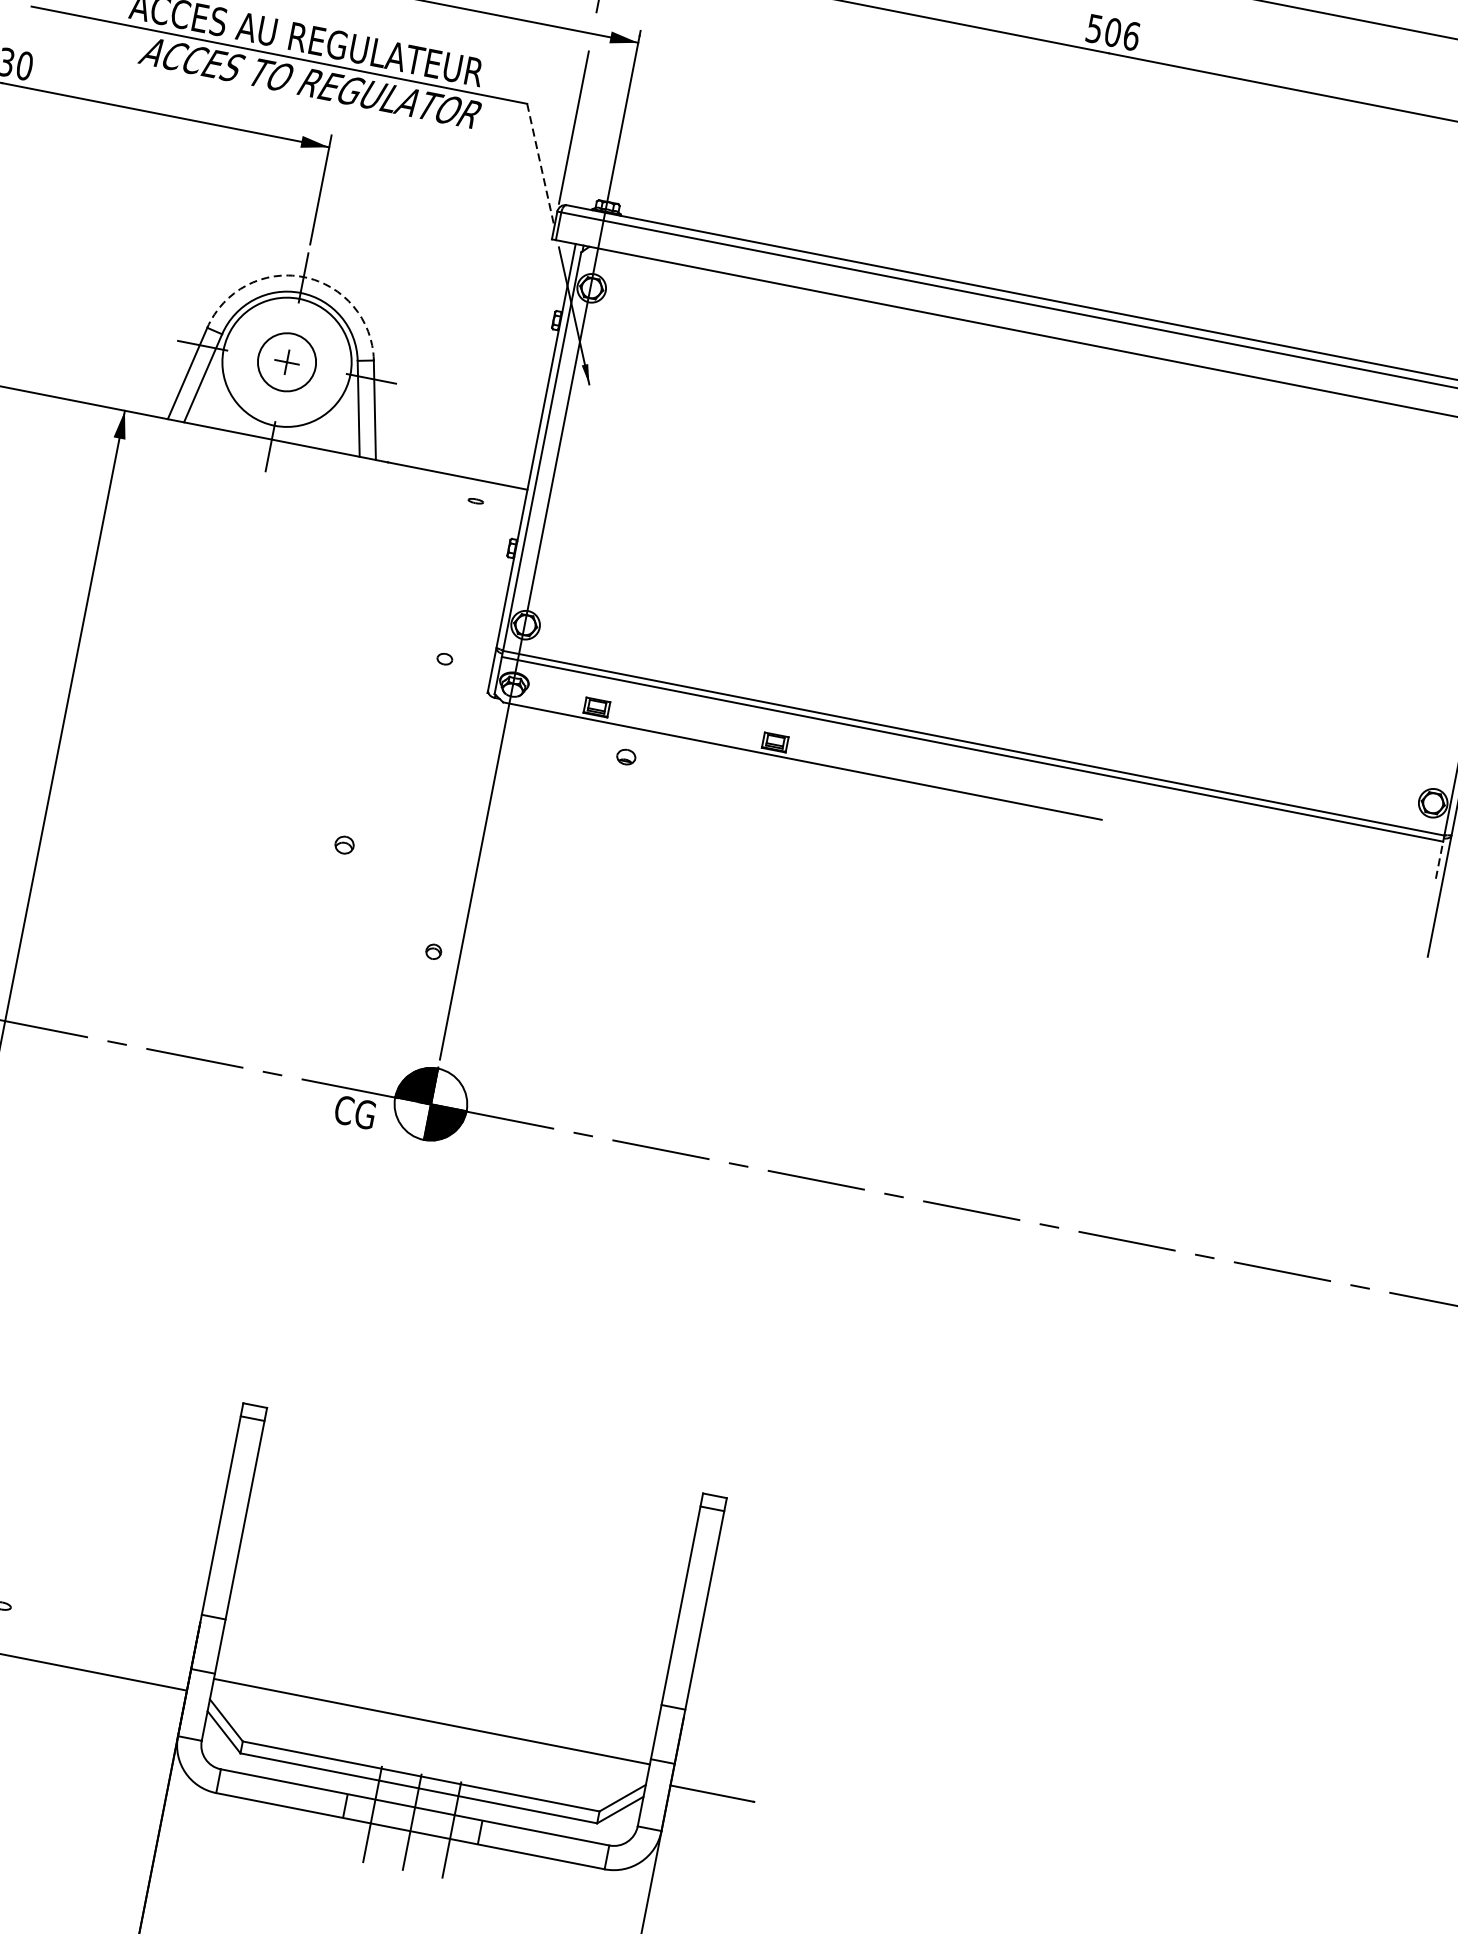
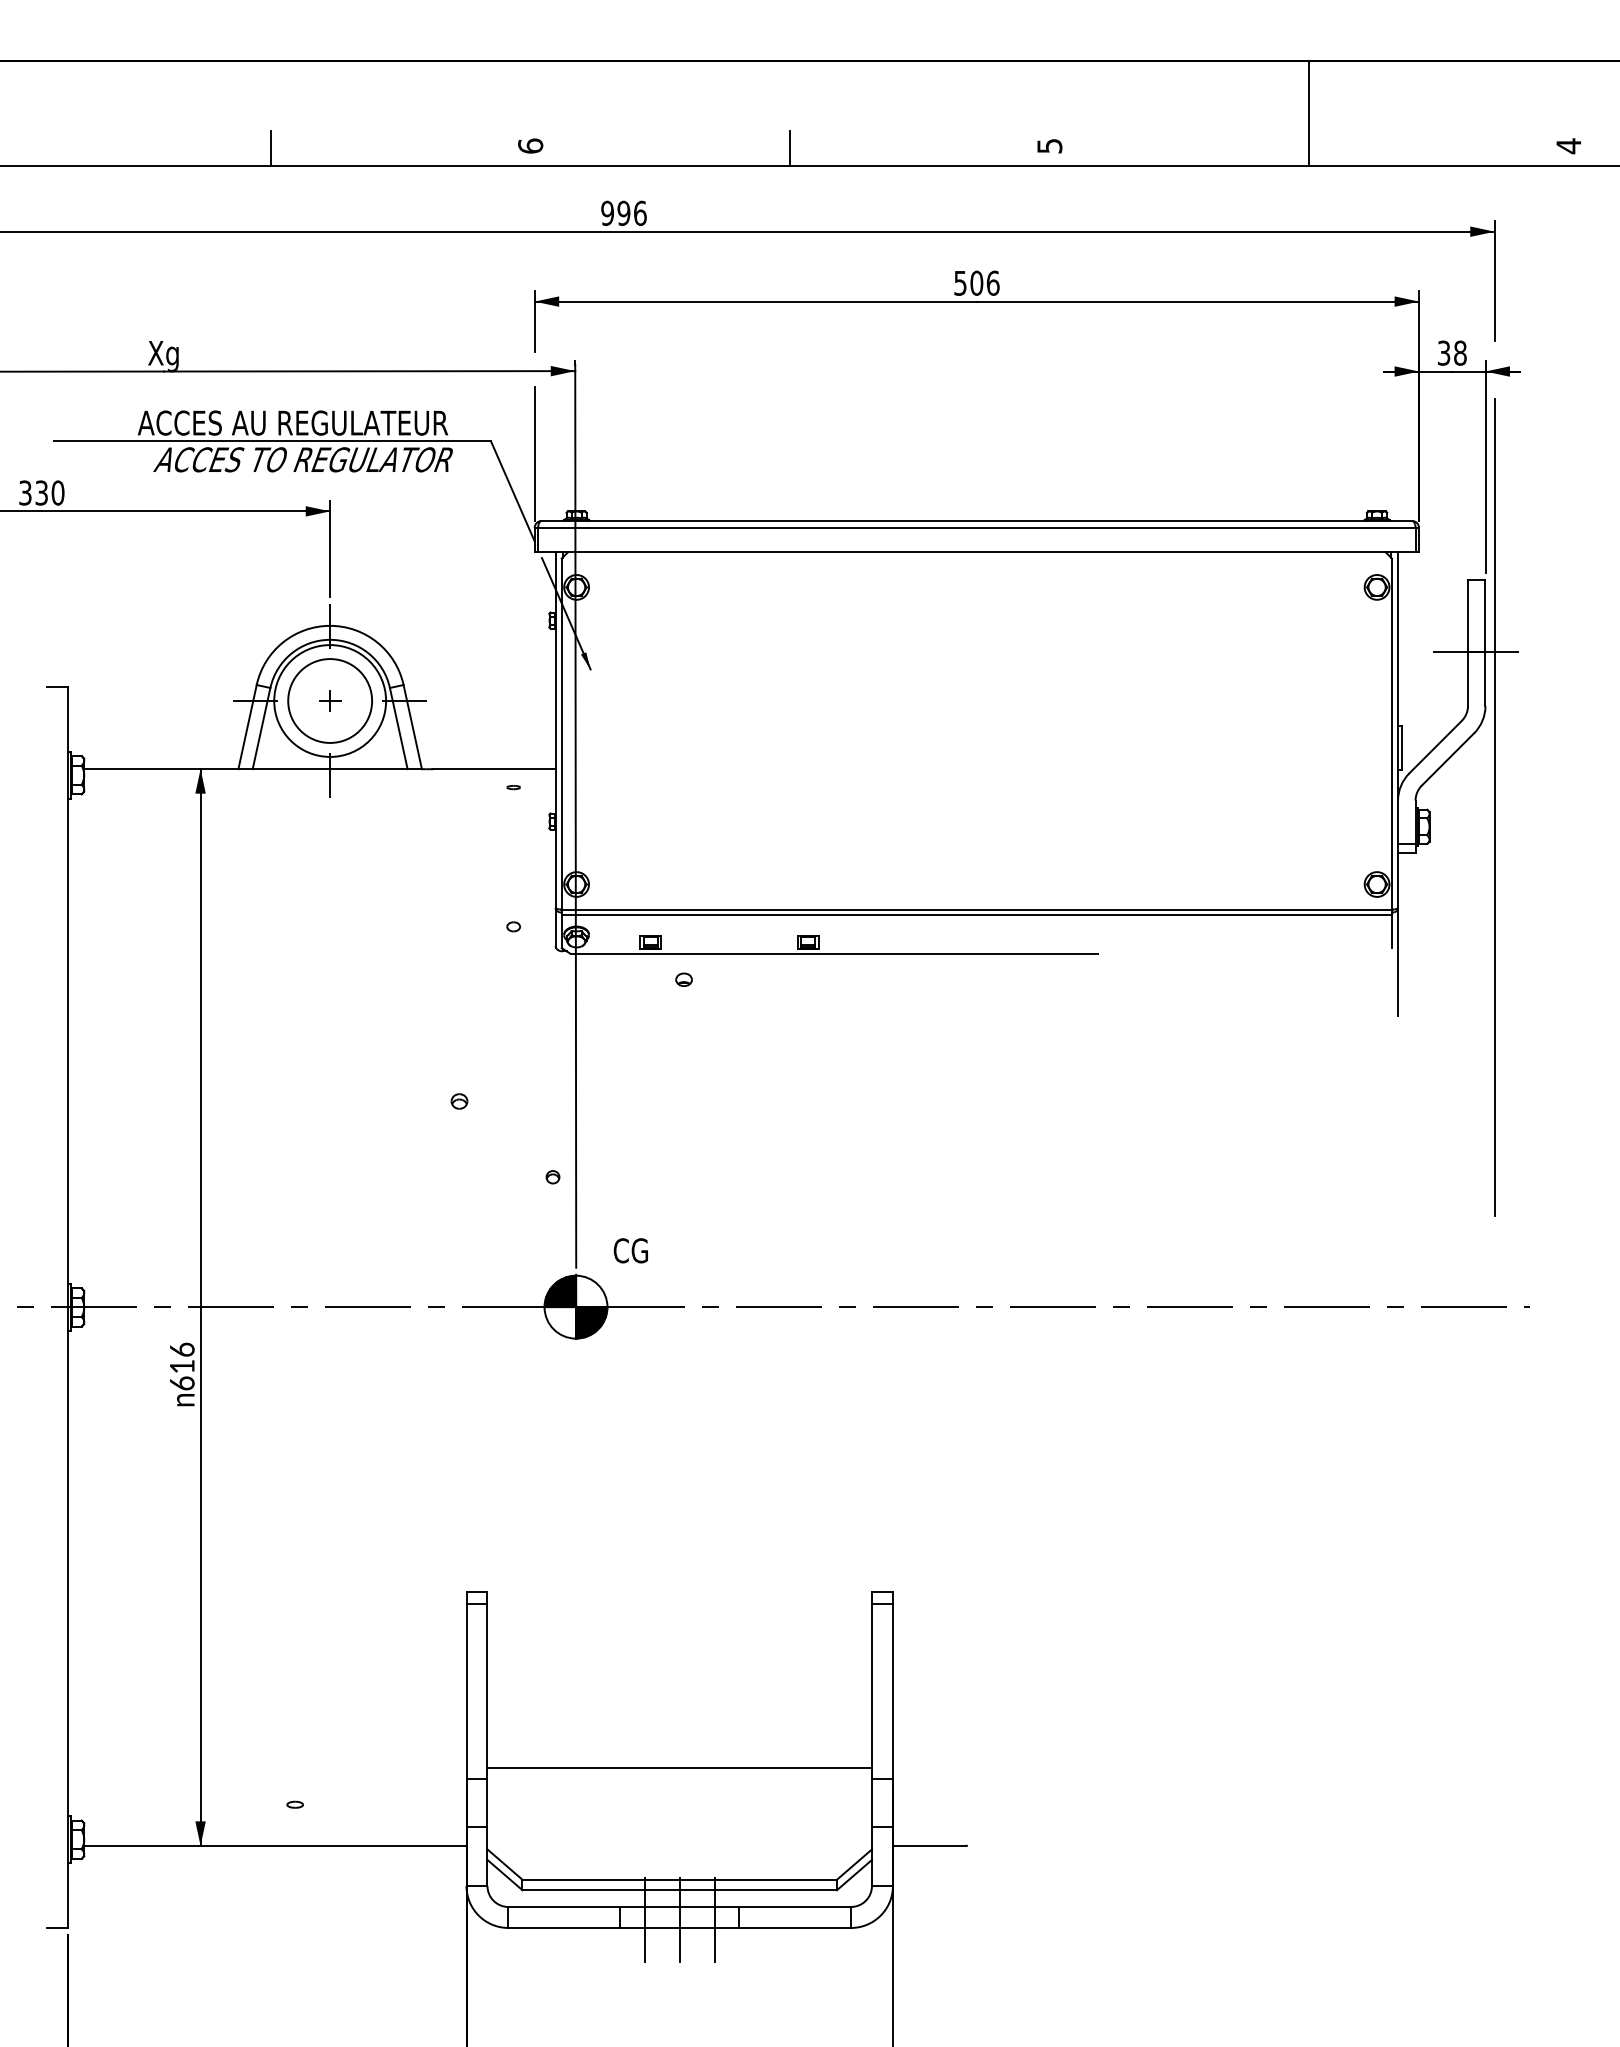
line: (541, 165) -> (513, 491), dashed -> solid
arc: (304, 276) -> (330, 625), dashed -> solid
circle: (287, 361) -> (330, 700), size x1.67
line: (1439, 859) -> (1391, 931), dashed -> solid
text: (354, 1112) -> (630, 1250), moved
line: (431, 1721) -> (679, 1768), moved

